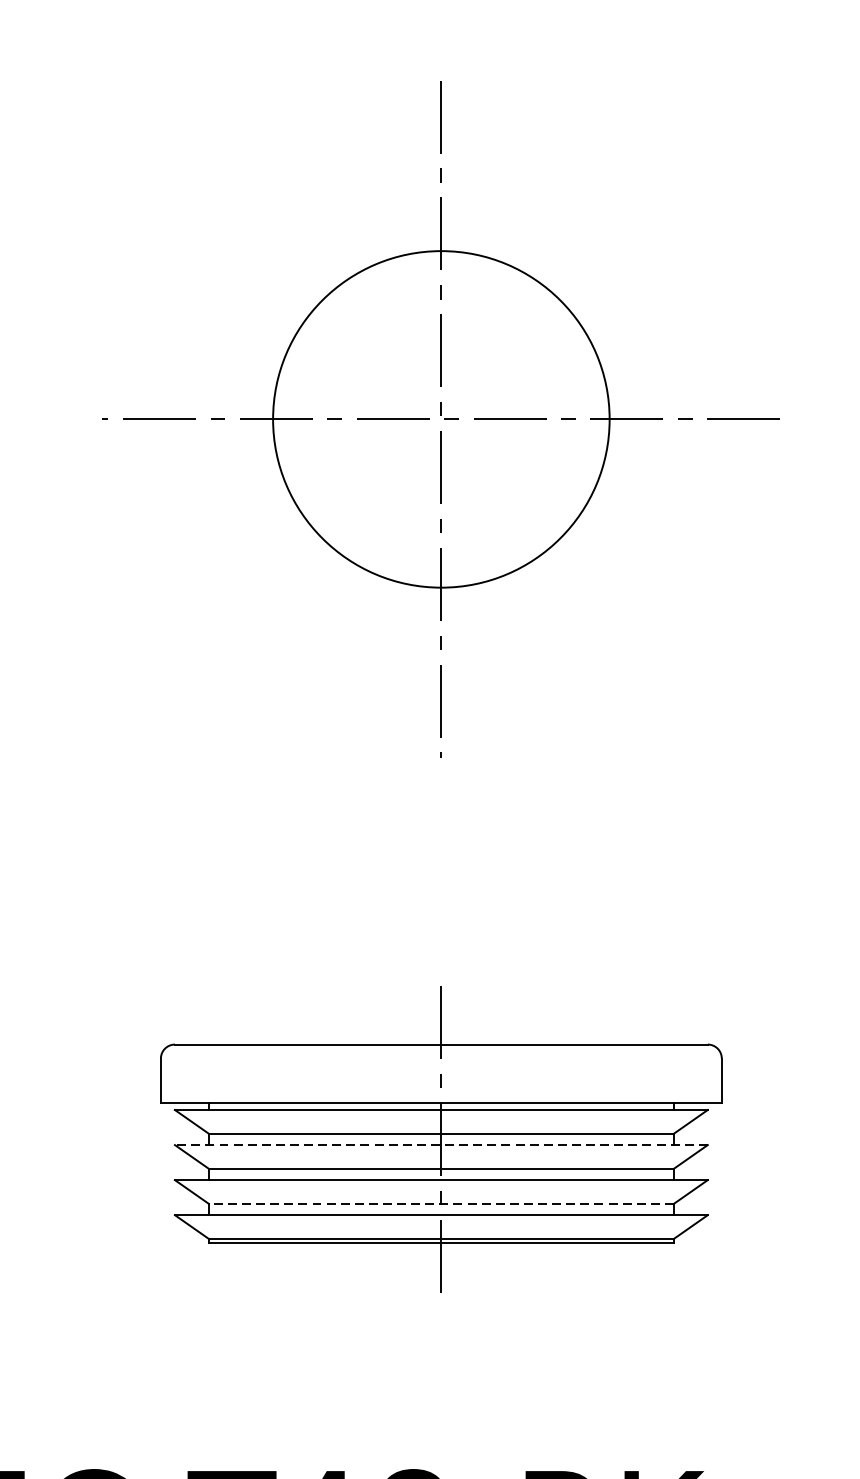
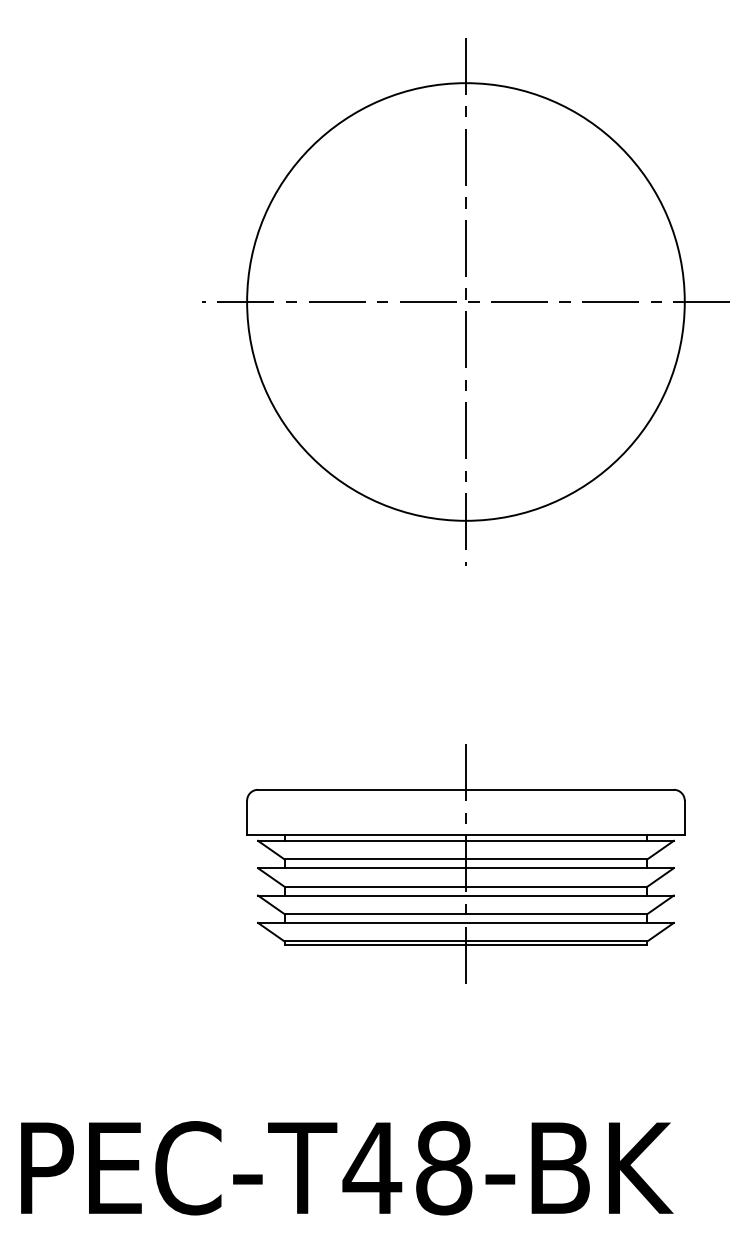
circle: (440, 418) -> (465, 301), size x1.67
line: (440, 1145) -> (465, 868), dashed -> solid
line: (440, 1204) -> (465, 914), dashed -> solid

